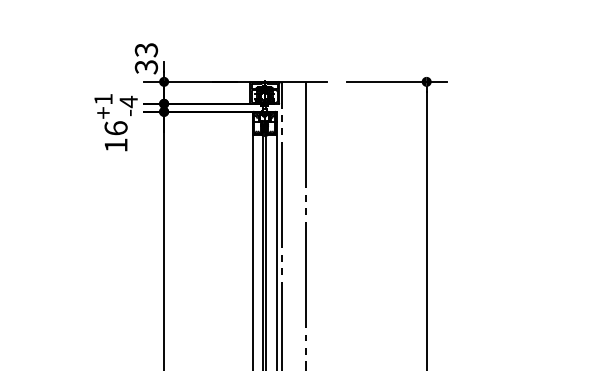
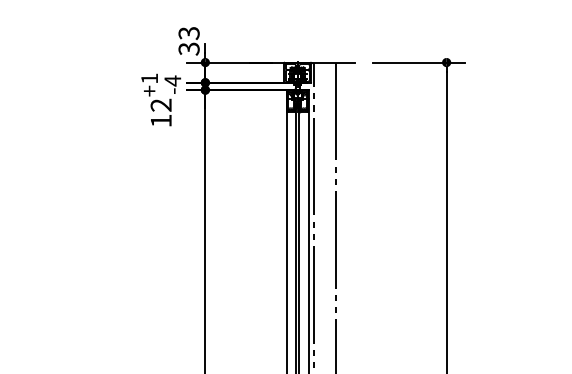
text: (115, 127) -> (160, 104), 16 -> 12

